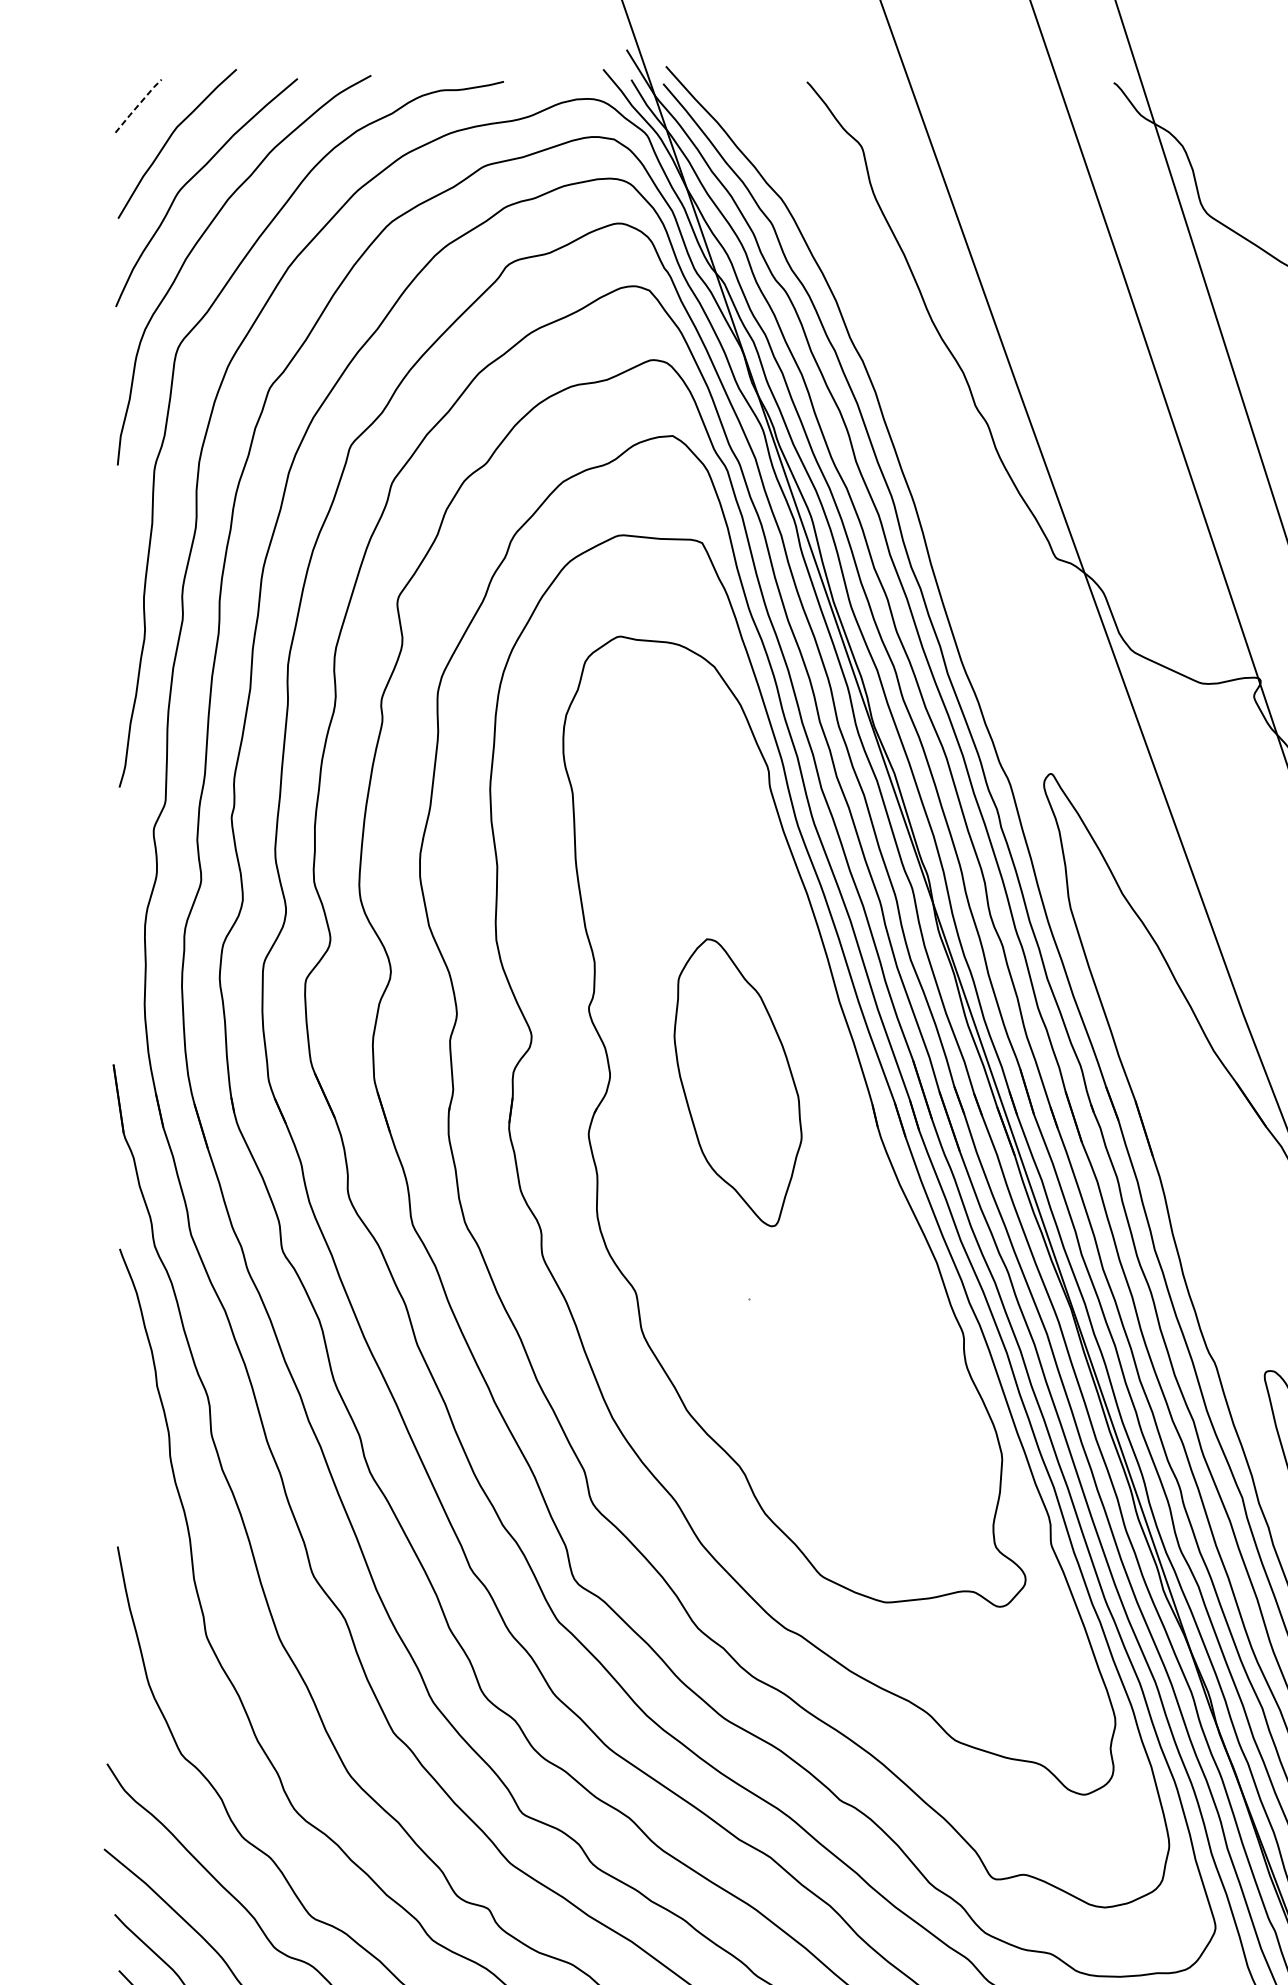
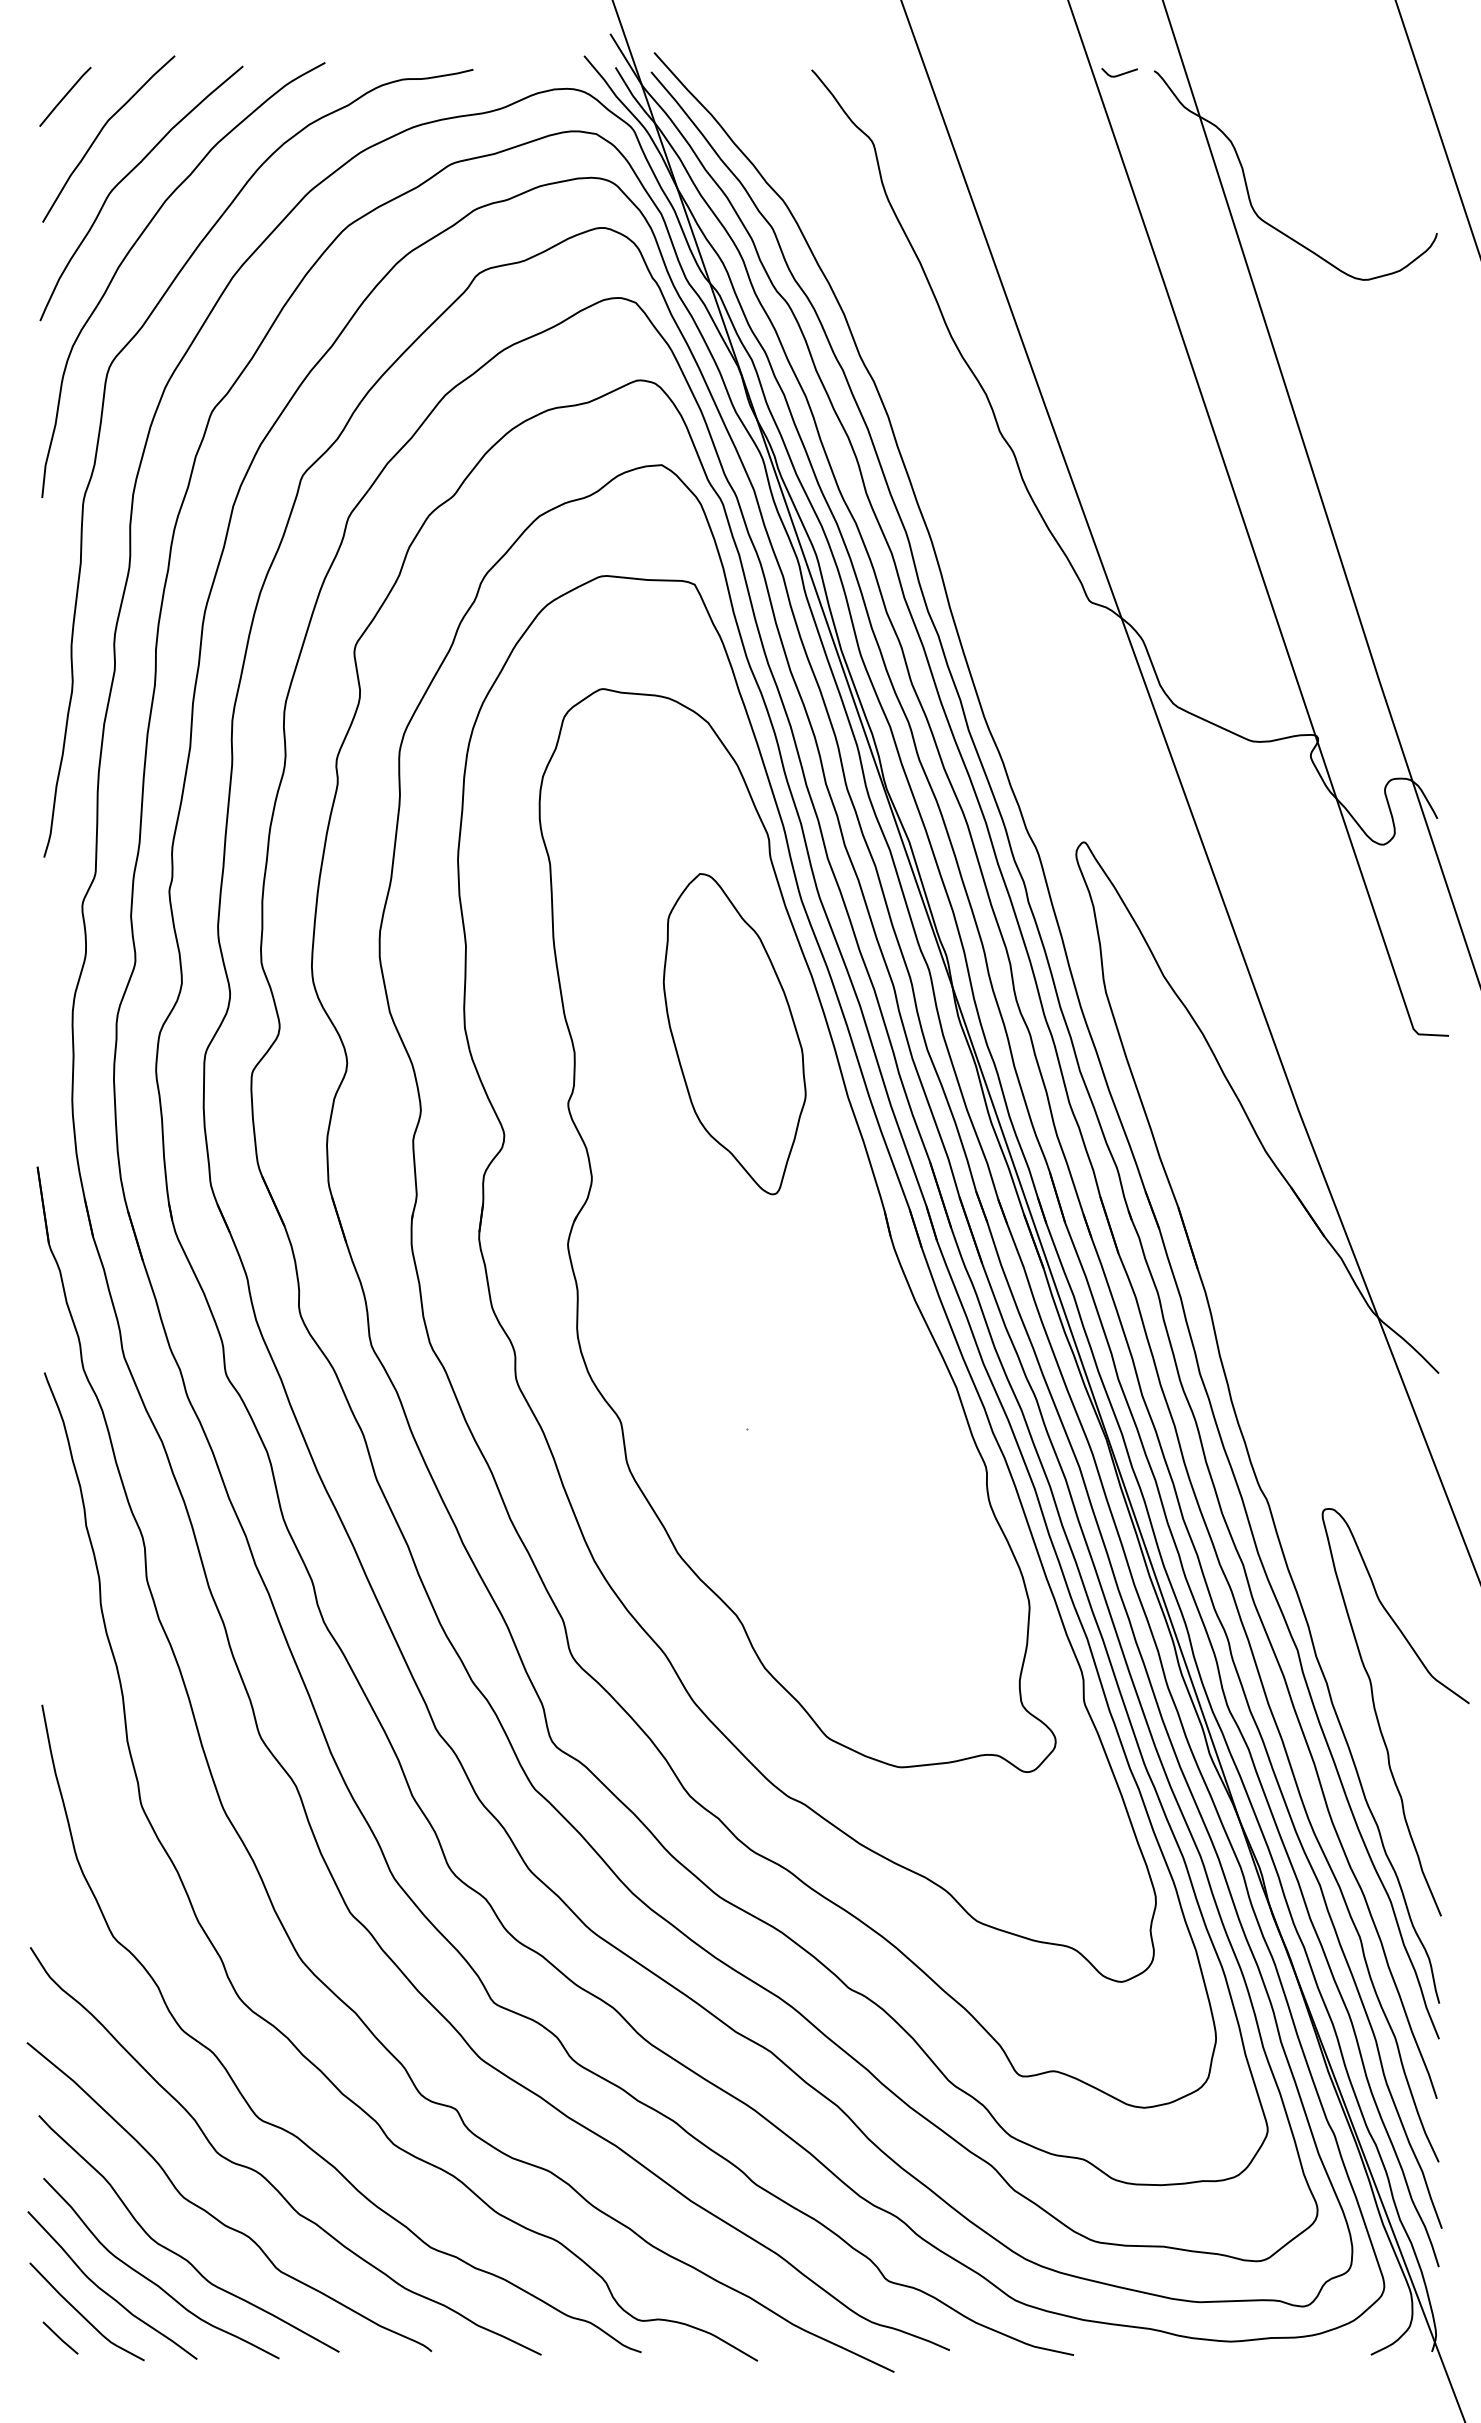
curve: (1083, 85) -> (1120, 73), added
line: (137, 105) -> (64, 96), dashed -> solid
part: (737, 1083) -> (734, 1034), moved

